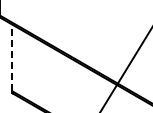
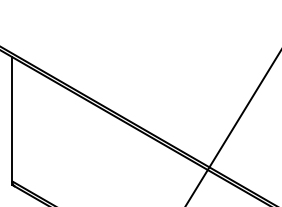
line: (12, 57) -> (12, 118), dashed -> solid

